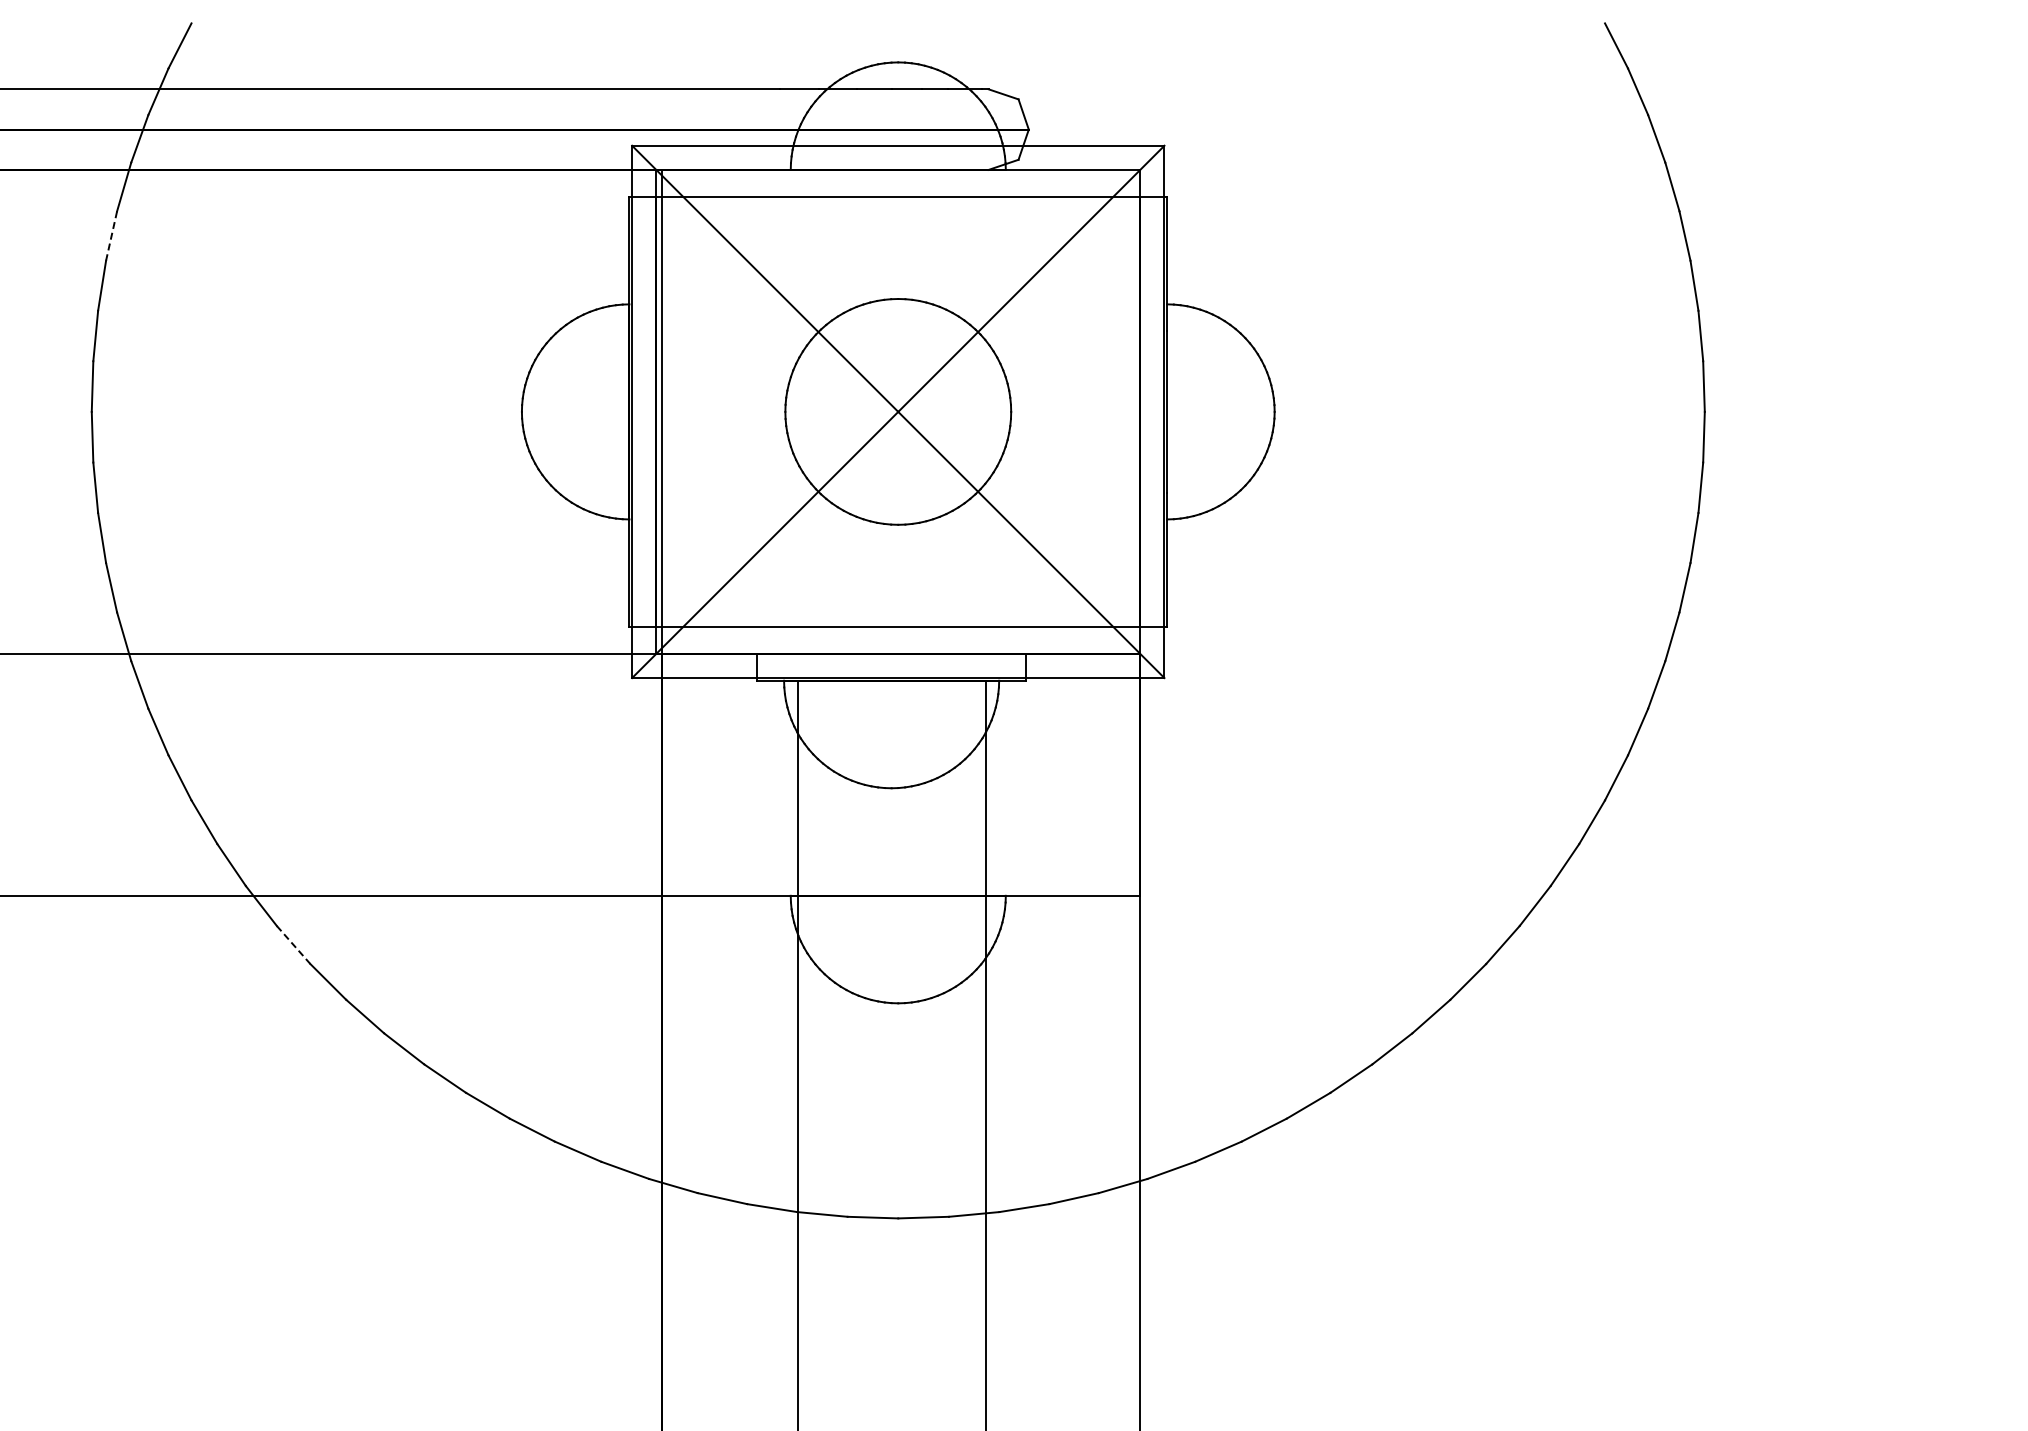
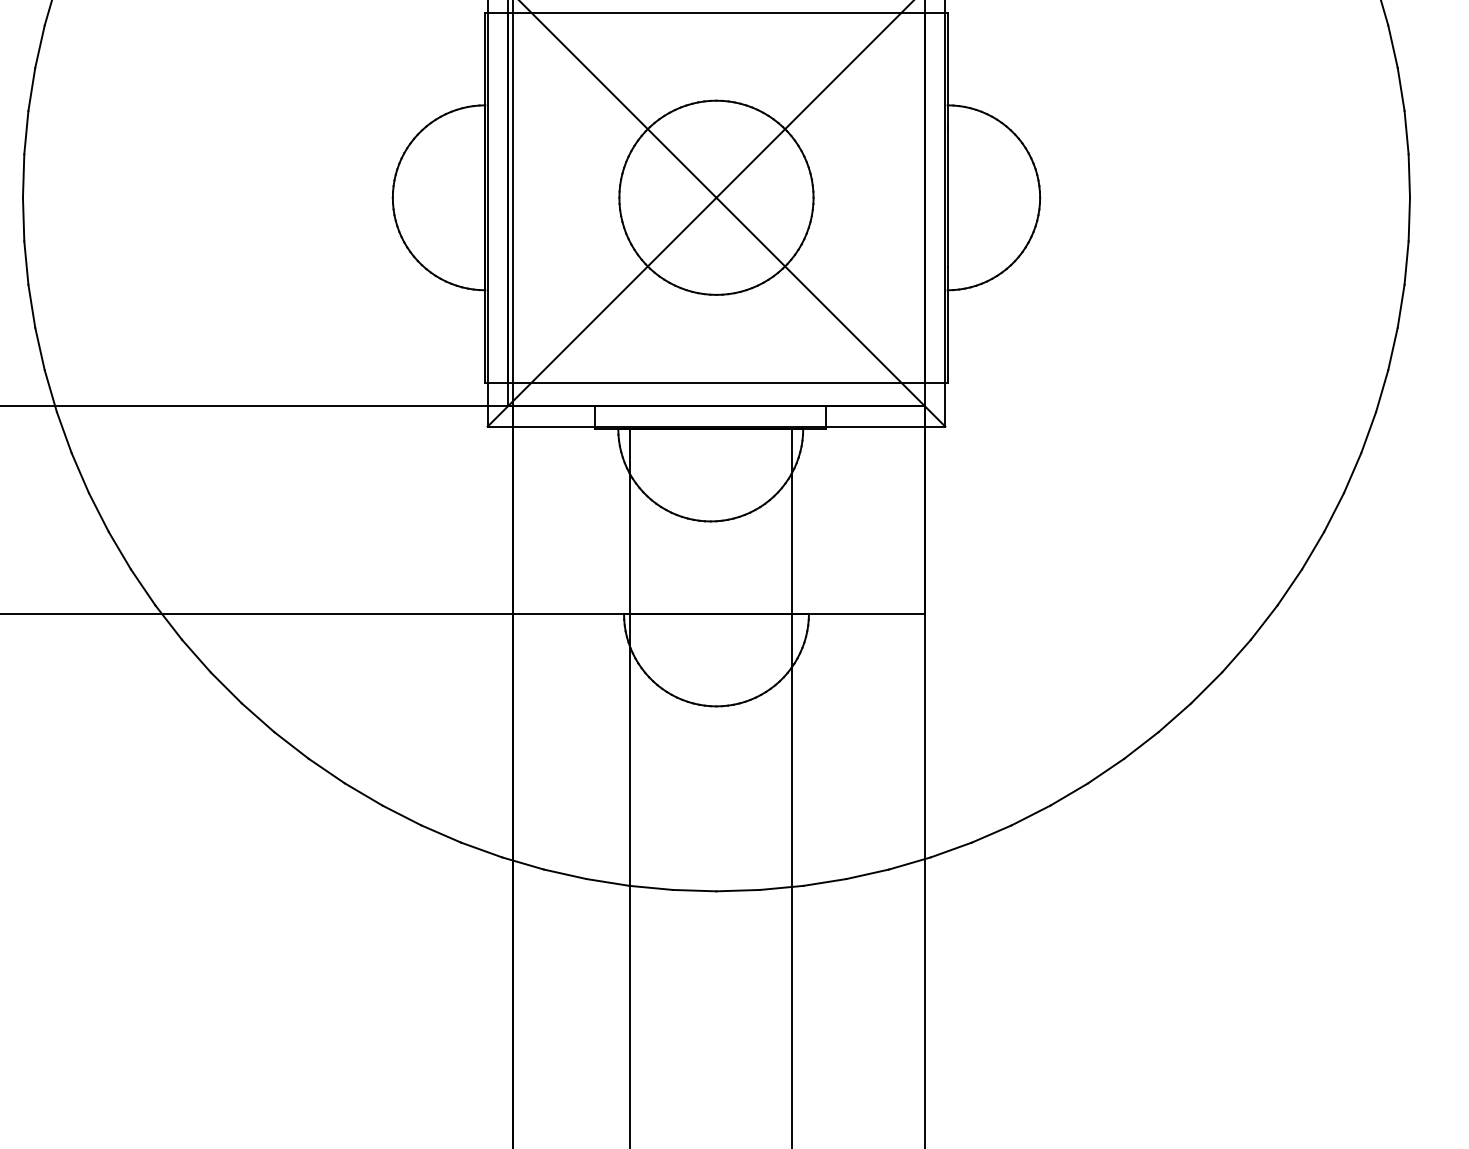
line: (111, 236) -> (39, 46), dashed -> solid
line: (293, 945) -> (196, 656), dashed -> solid

